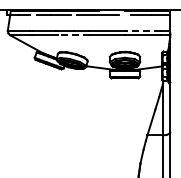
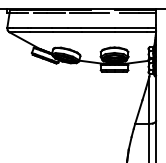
line: (142, 30) -> (130, 27), dashed -> solid
line: (73, 35) -> (67, 32), dashed -> solid

